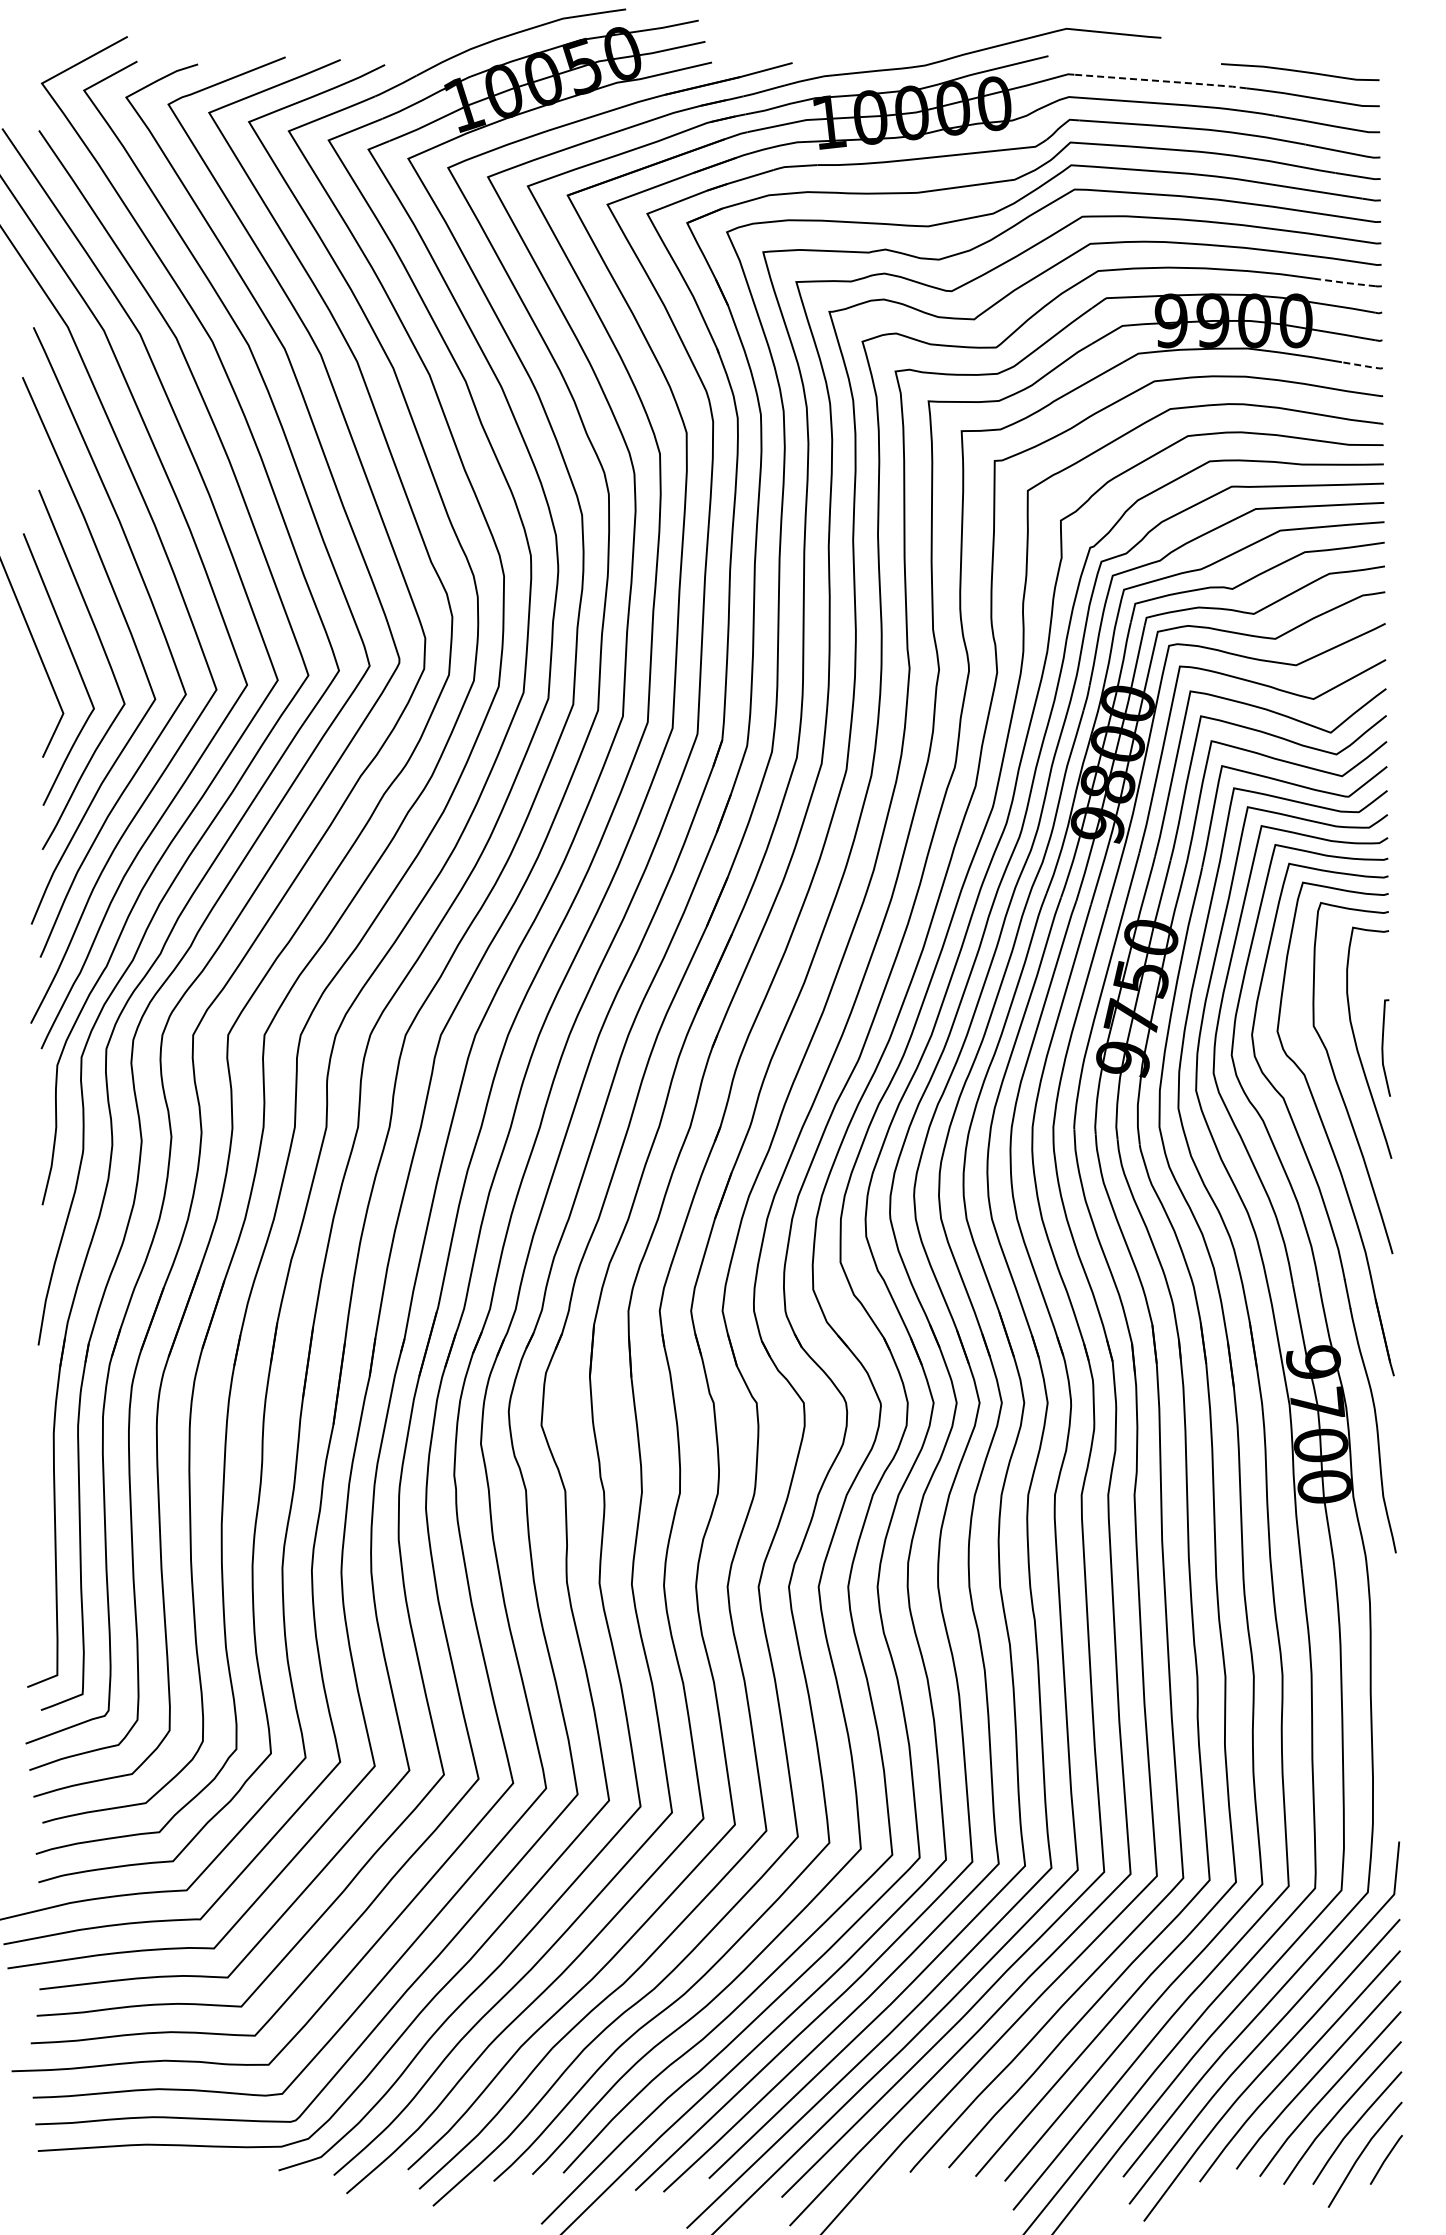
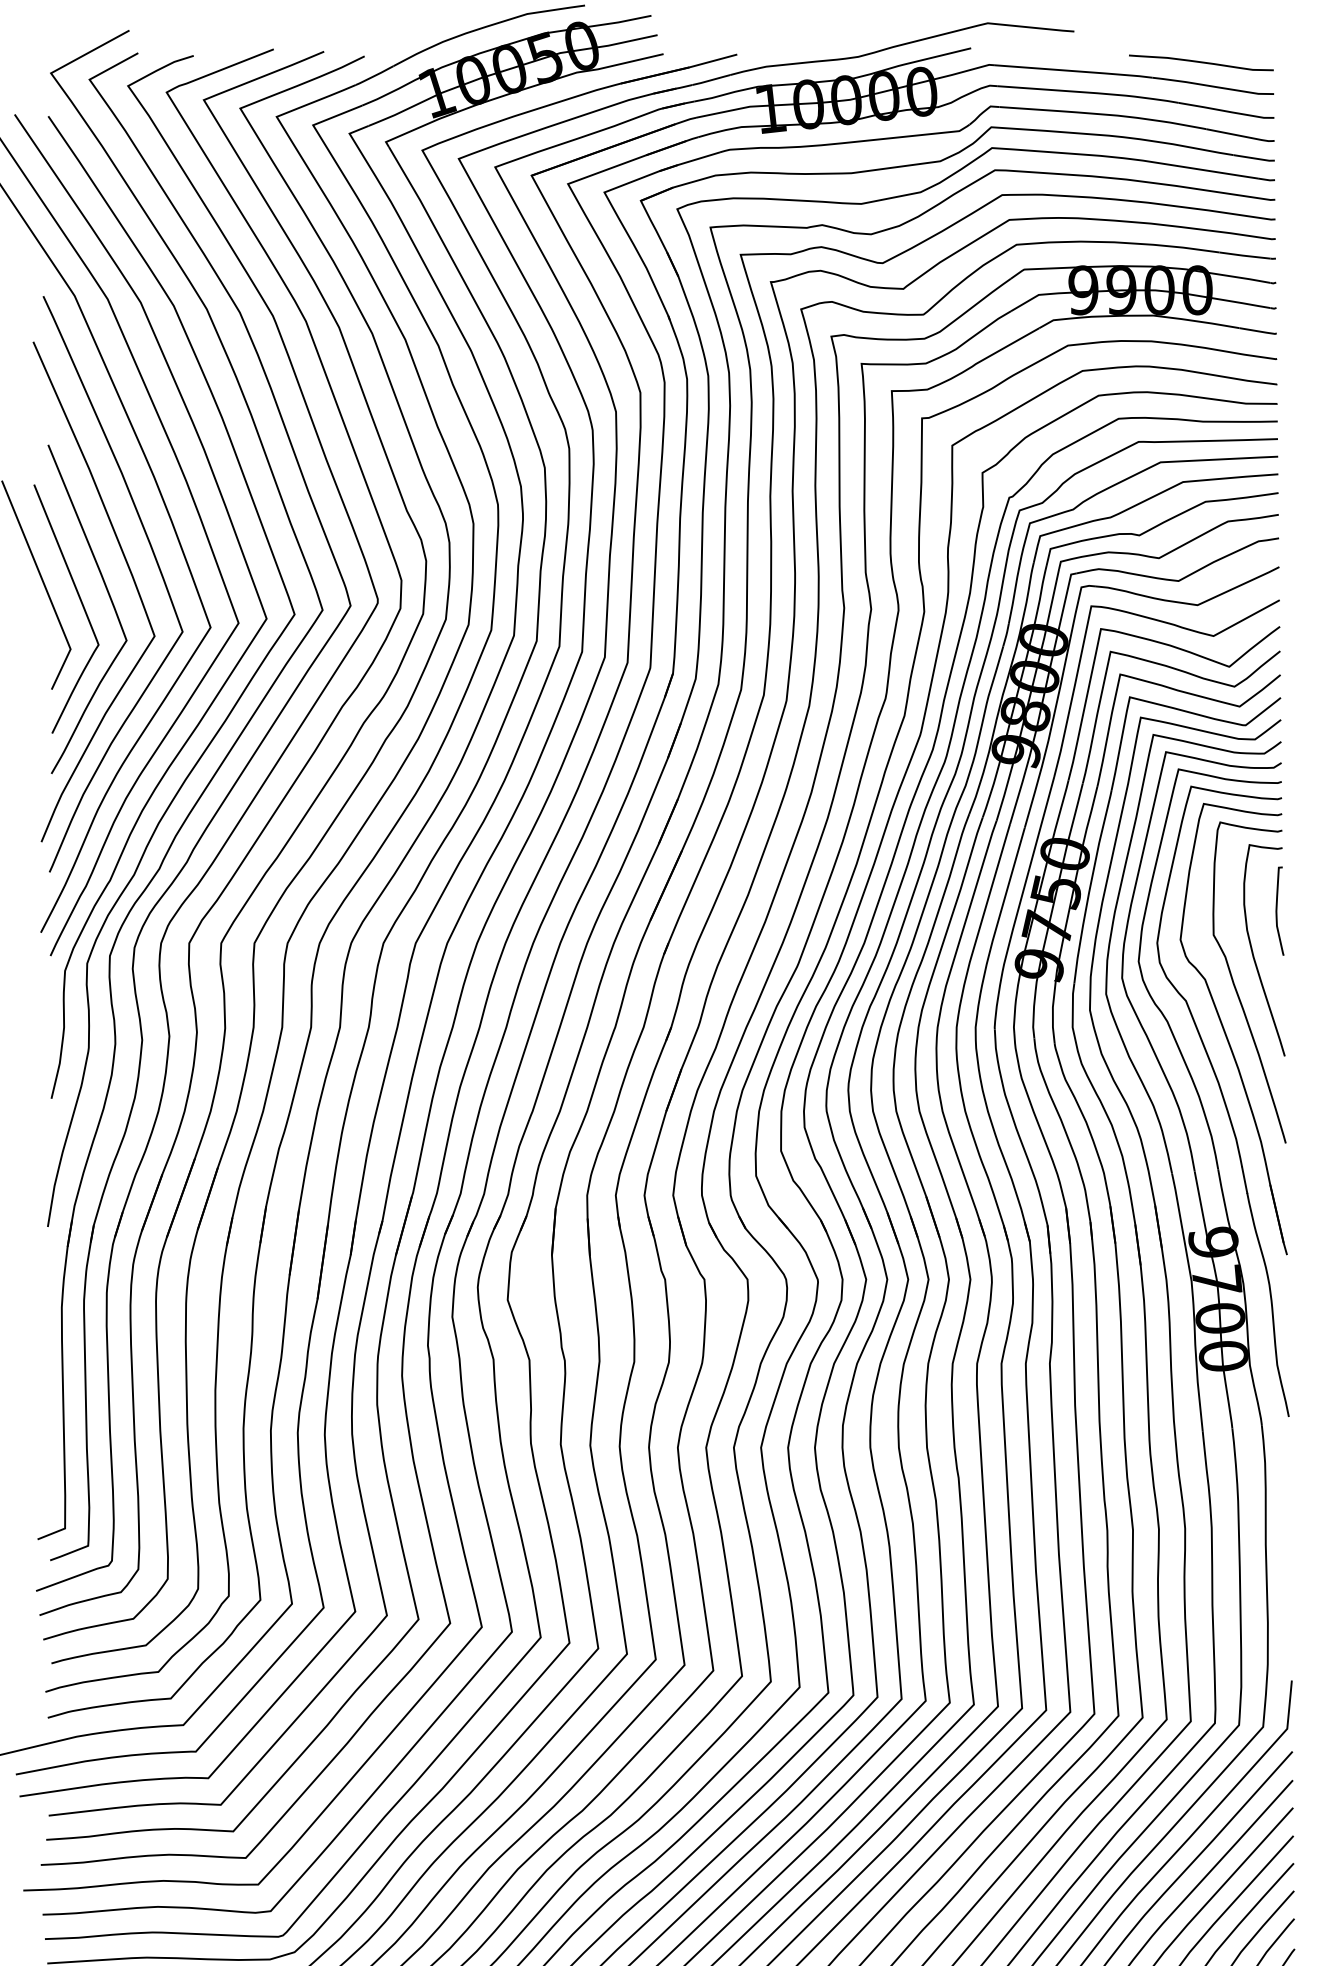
line: (1161, 81) -> (1074, 71), dashed -> solid
line: (1347, 283) -> (1244, 256), dashed -> solid
line: (1363, 365) -> (1259, 331), dashed -> solid
curve: (1383, 1047) -> (1277, 910), moved

